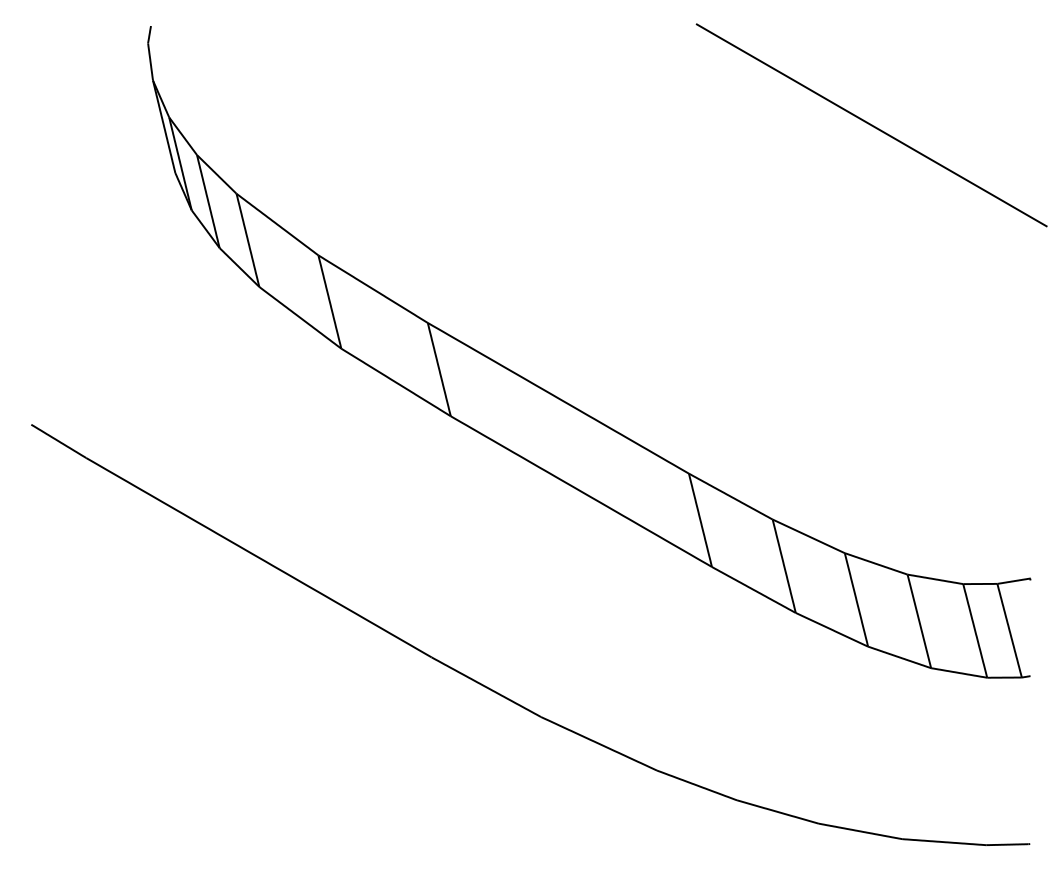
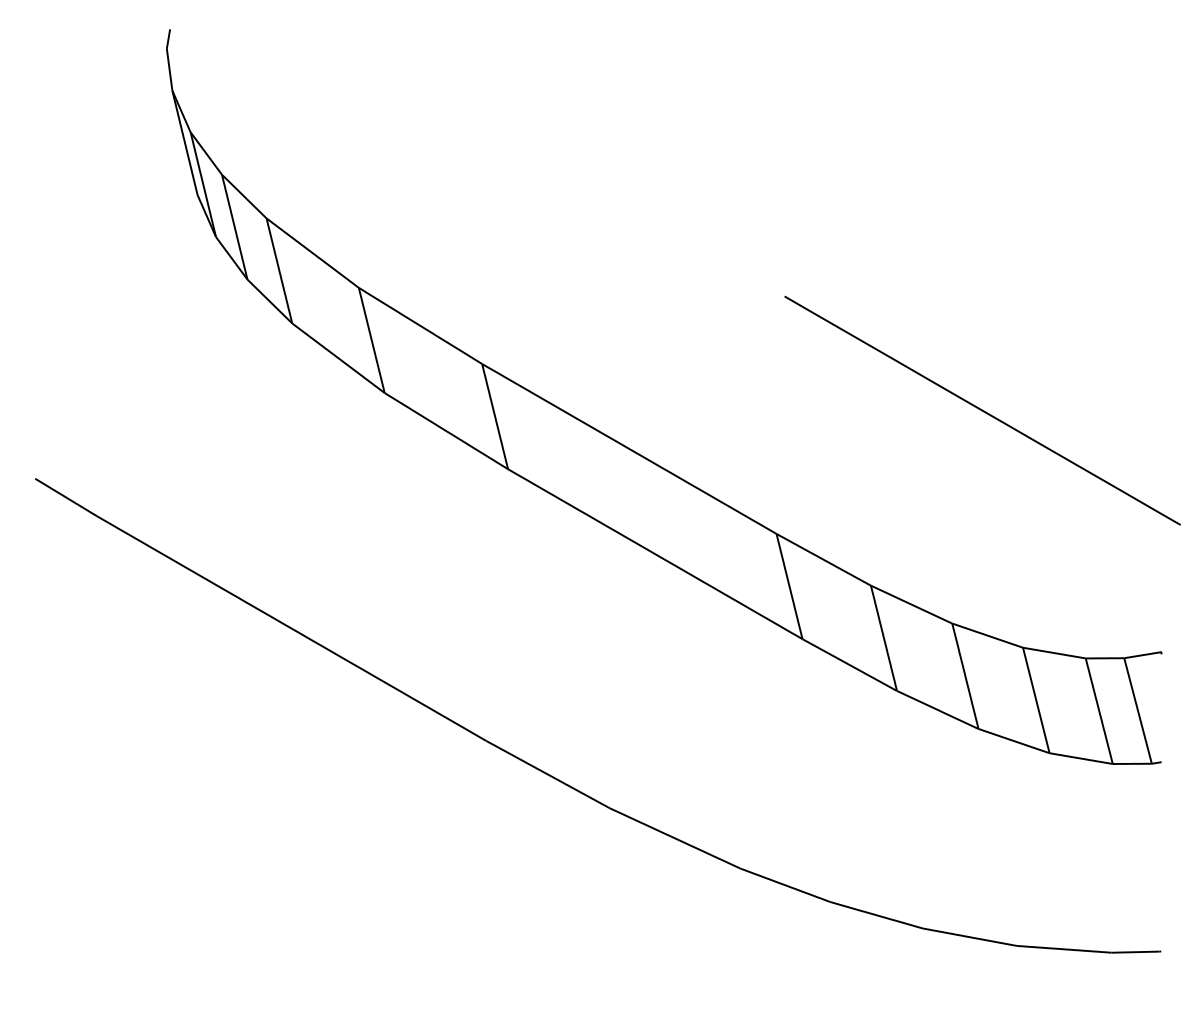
line: (871, 125) -> (982, 410), moved

